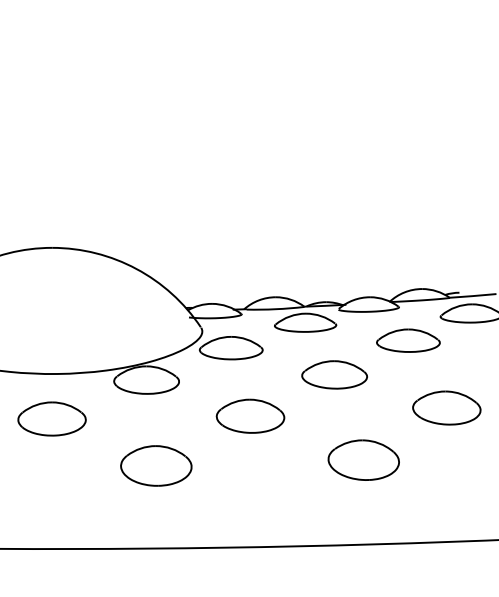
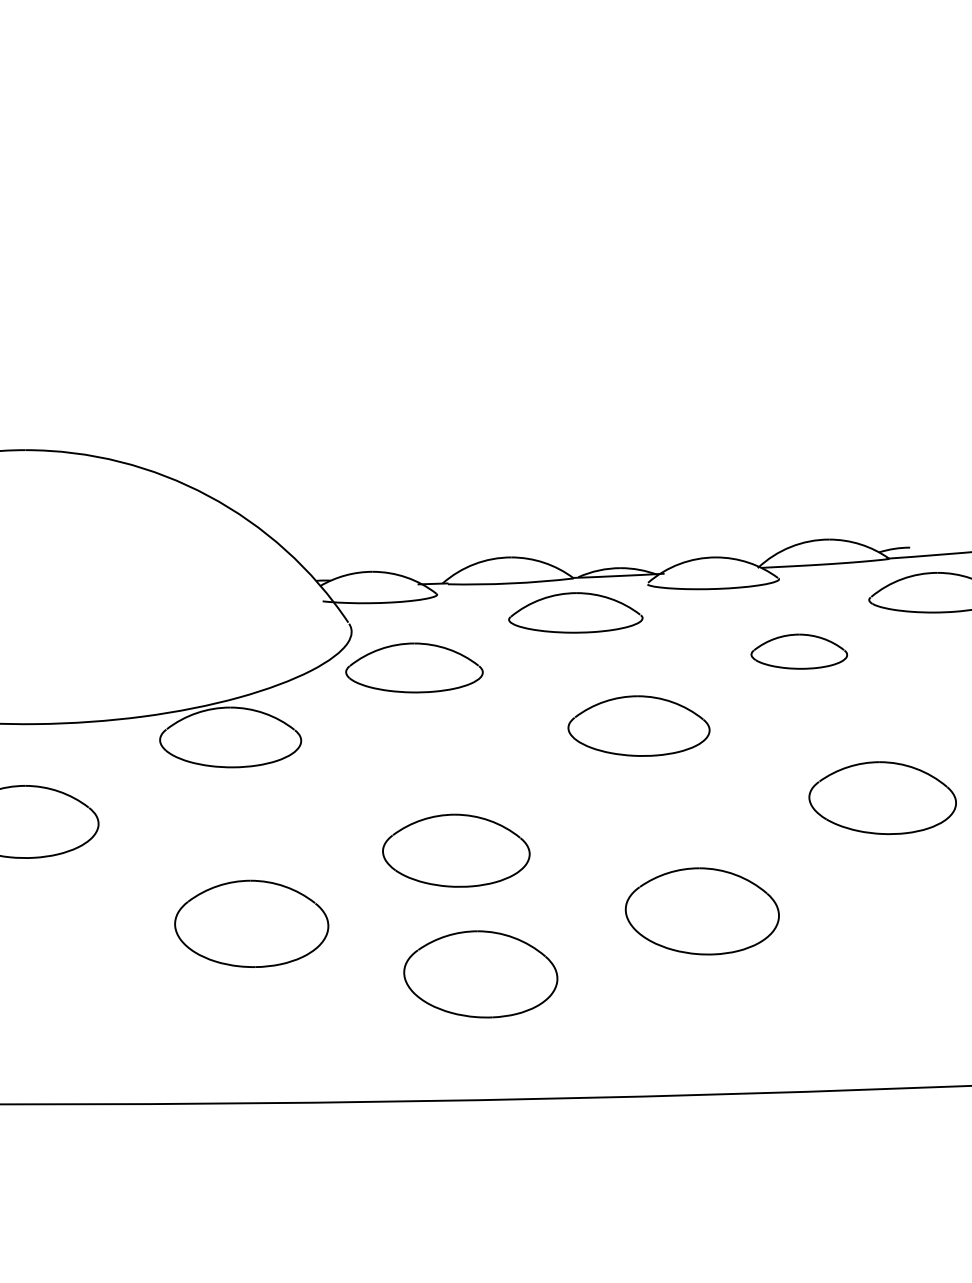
part: (408, 340) -> (799, 651), size x0.7
part: (250, 415) -> (456, 849), moved
part: (261, 488) -> (480, 972), added

